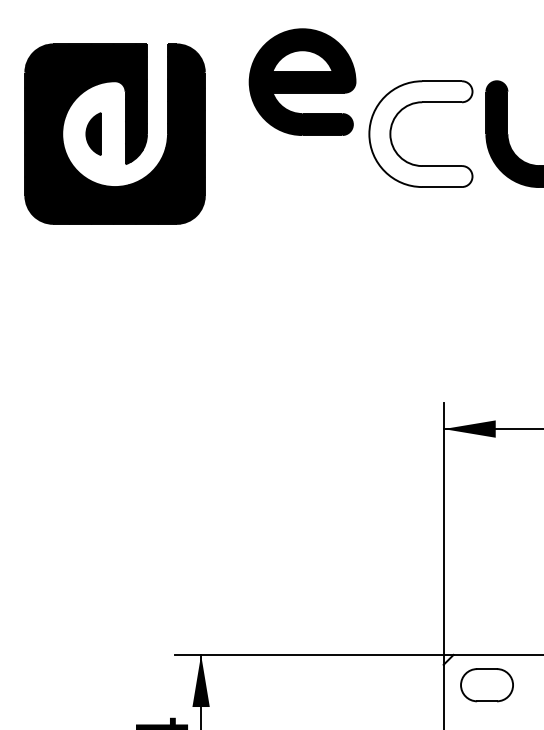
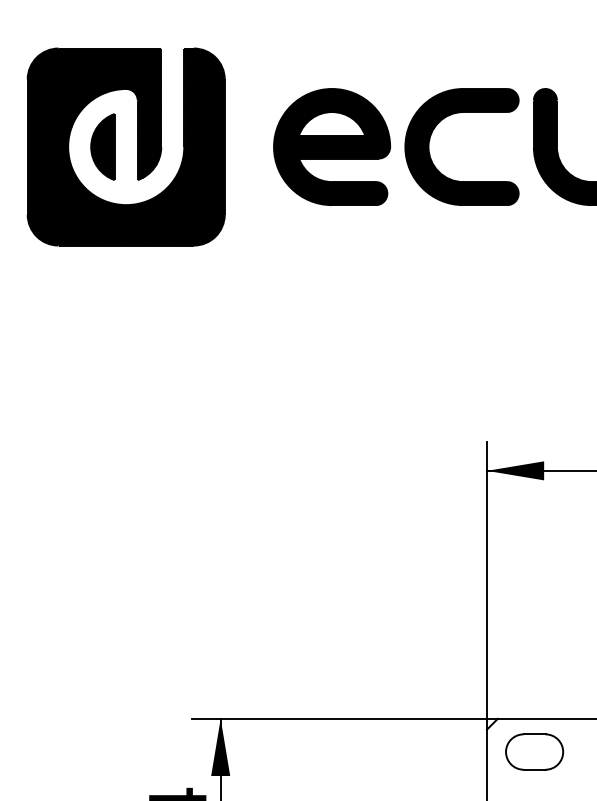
part: (302, 81) -> (331, 146), moved
part: (93, 133) -> (102, 146), size x1.43
fill: (420, 134) -> (461, 147), added

